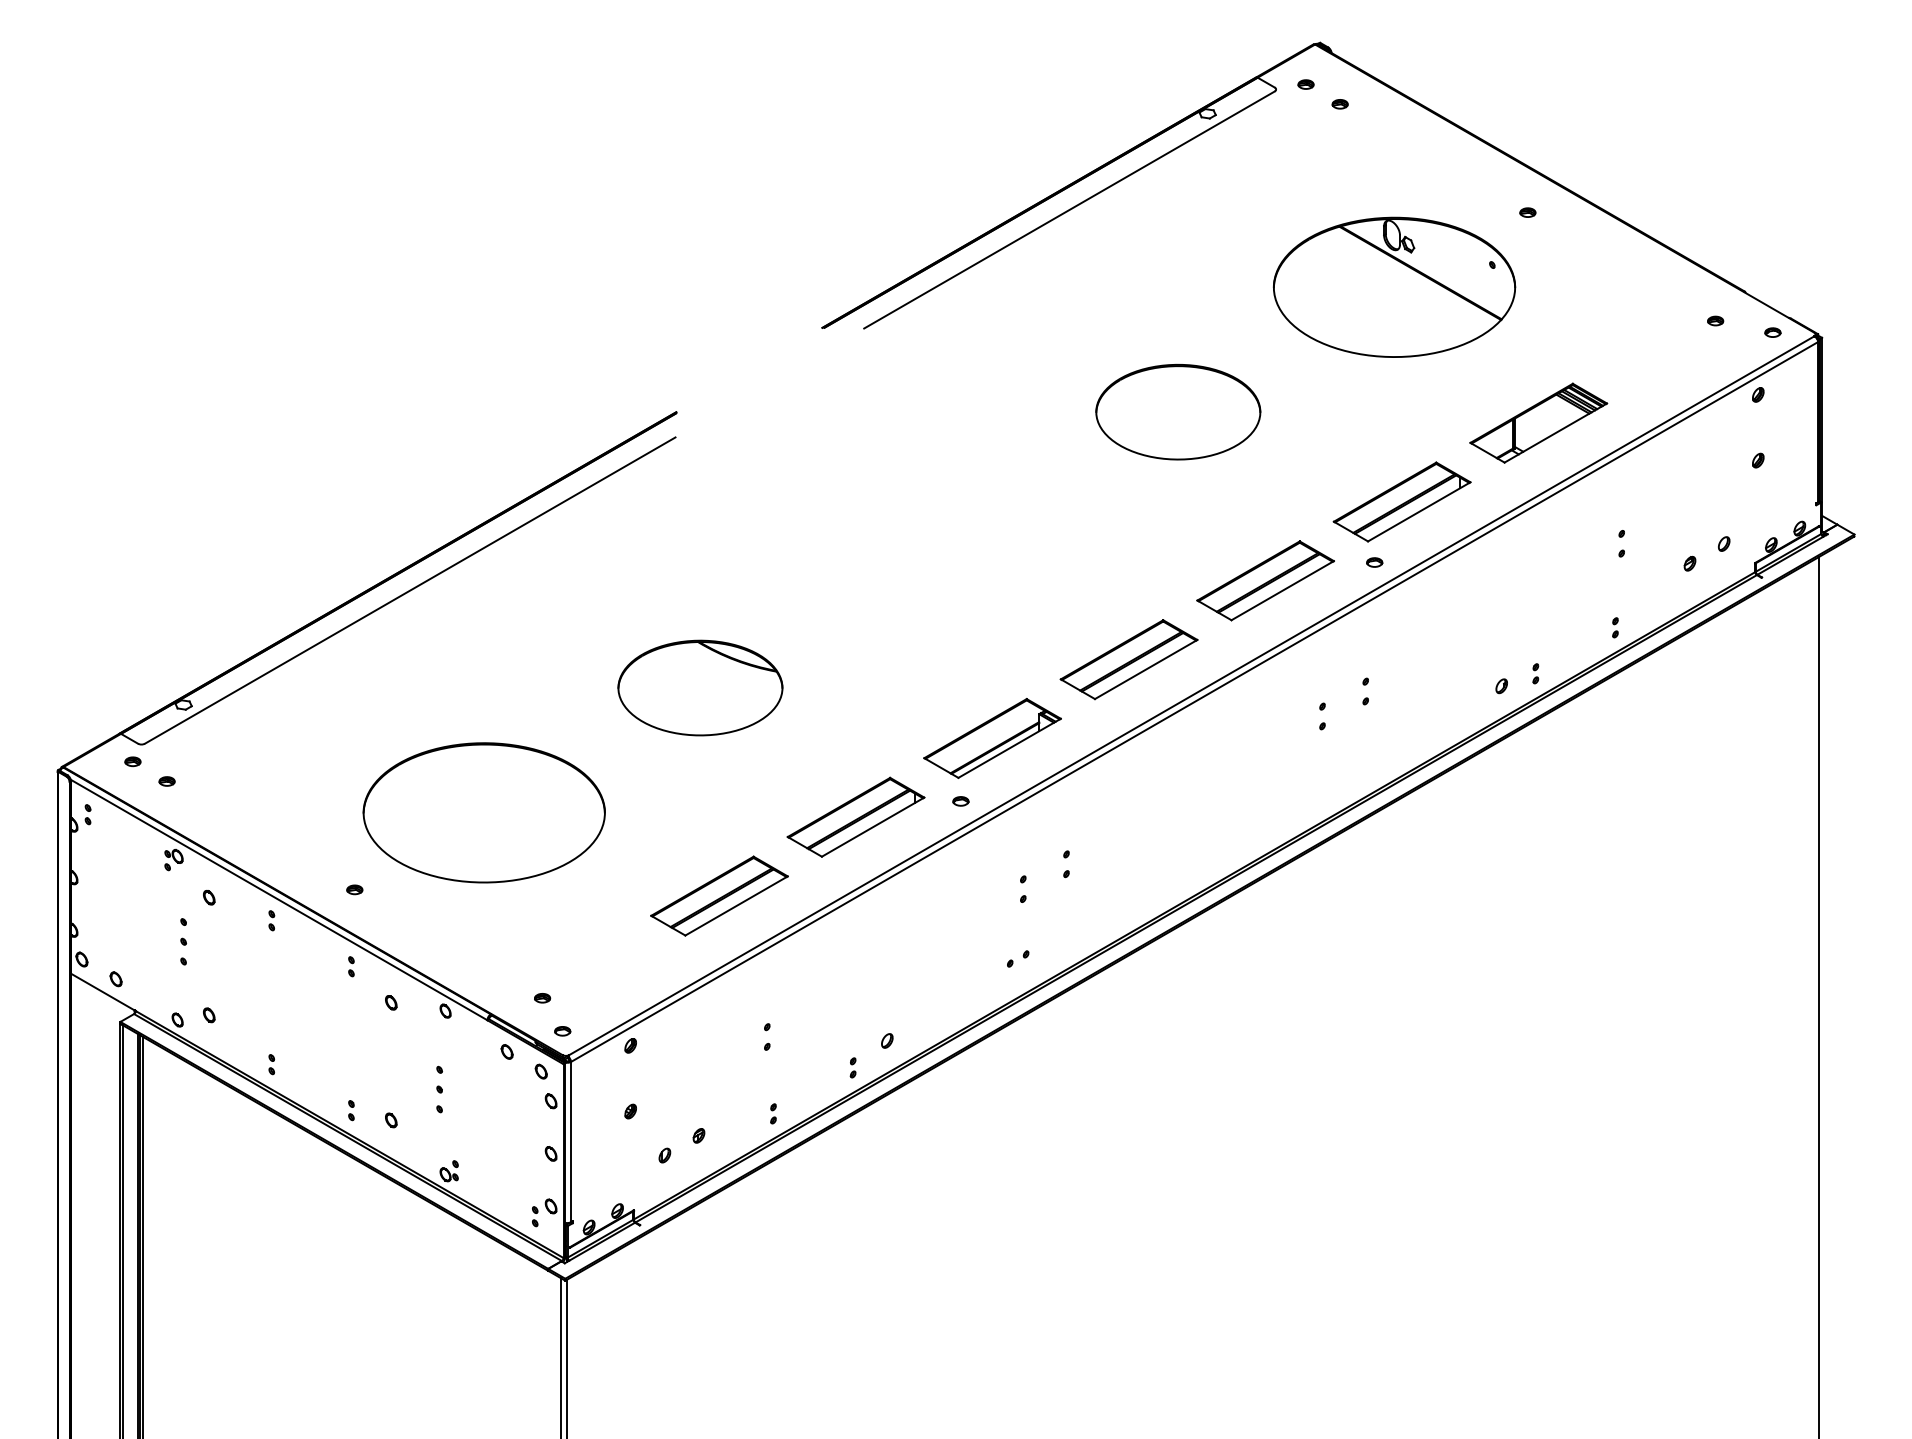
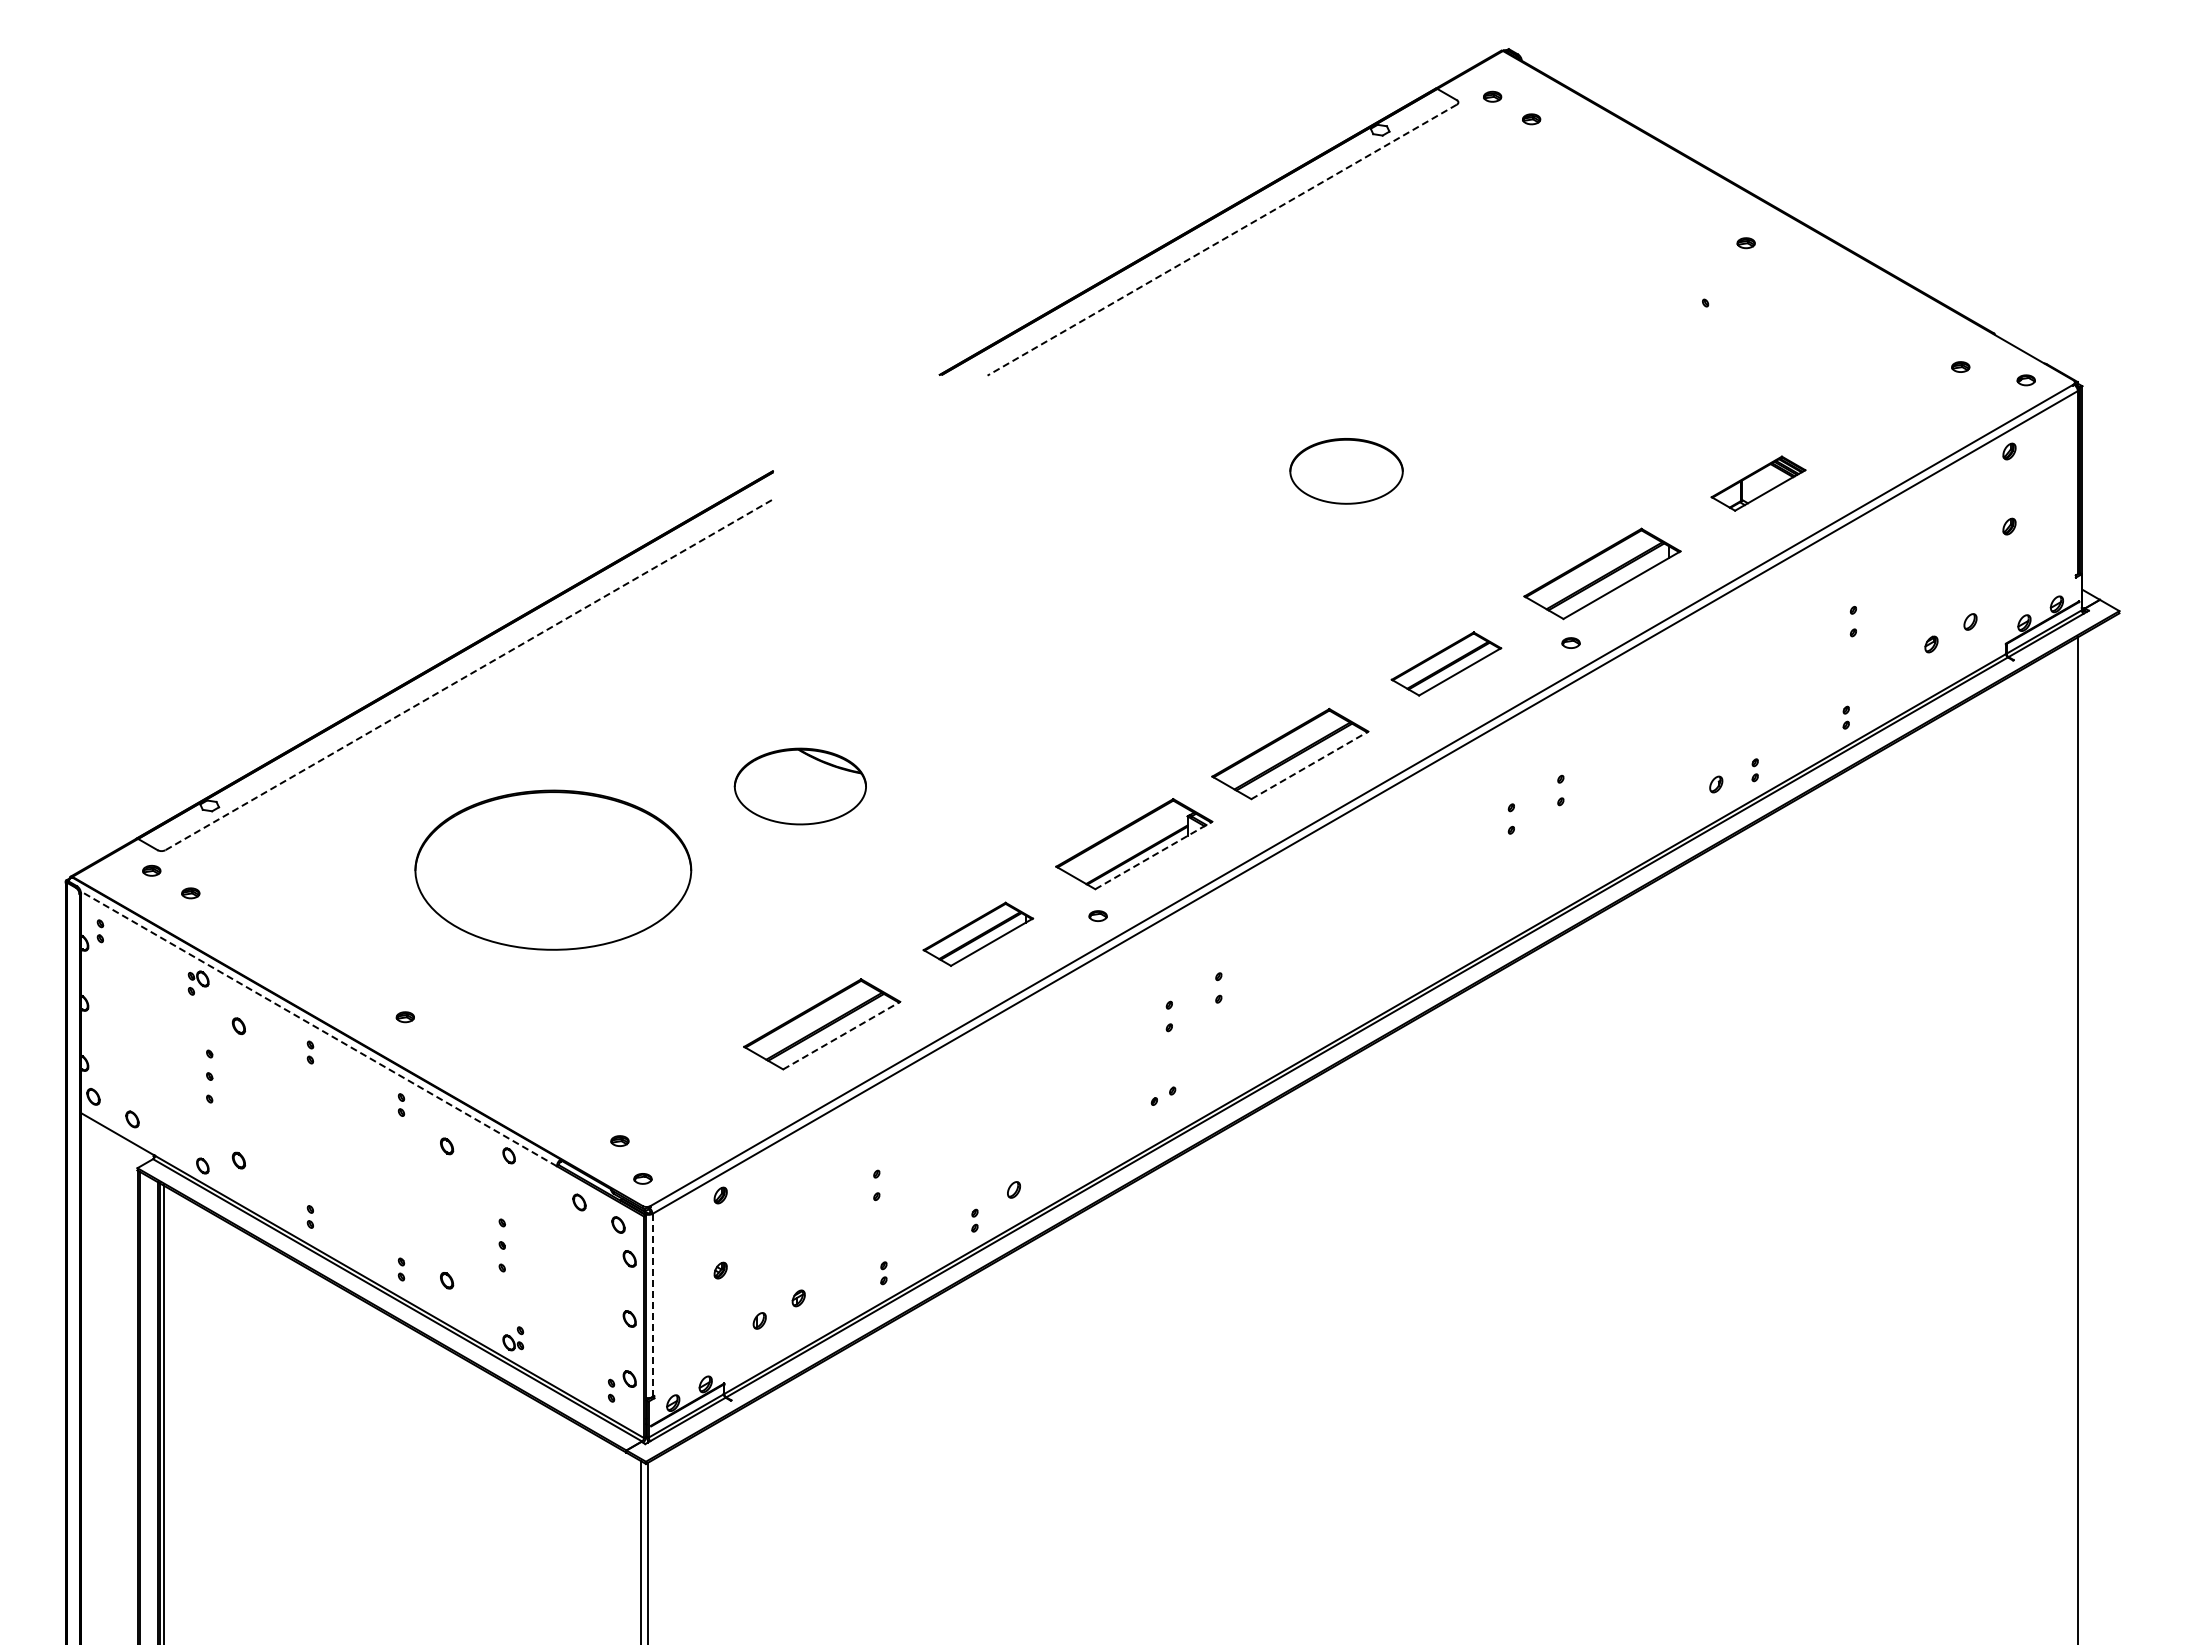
line: (1069, 210) -> (1222, 240), solid -> dashed
part: (1394, 287) -> (1593, 328), removed
part: (1178, 412) -> (1346, 471), size x0.6
part: (1538, 422) -> (1758, 483), size x0.6
part: (1265, 580) -> (1446, 663), size x0.7
line: (410, 590) -> (468, 675), solid -> dashed
line: (1145, 669) -> (1309, 765), solid -> dashed
part: (700, 688) -> (800, 786), size x0.7
line: (1009, 748) -> (1153, 855), solid -> dashed
part: (484, 812) -> (553, 869), moved
part: (856, 817) -> (978, 934), size x0.7
line: (278, 899) -> (318, 1028), solid -> dashed
line: (736, 905) -> (841, 1035), solid -> dashed
line: (571, 1142) -> (652, 1305), solid -> dashed

